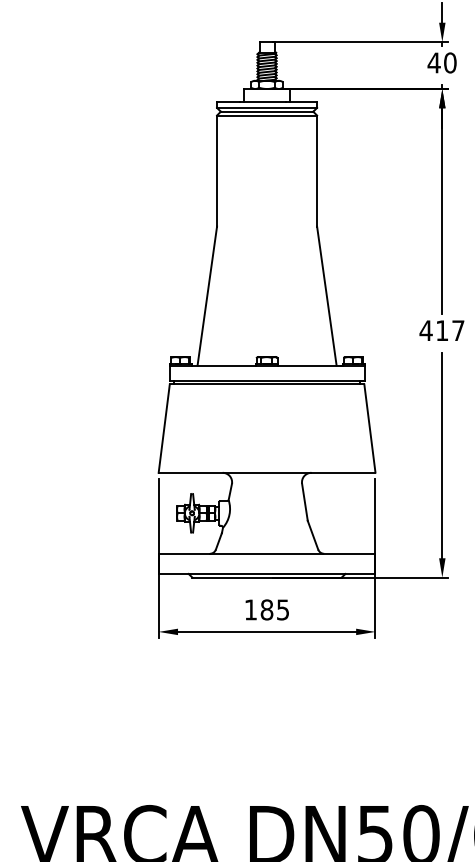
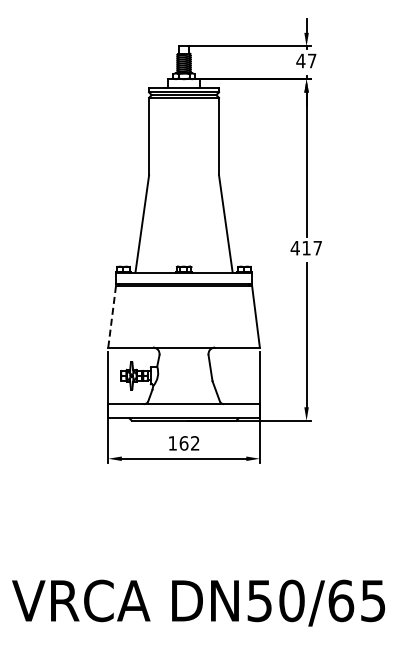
text: (449, 62) -> (311, 60), 40 -> 47
line: (164, 428) -> (112, 316), solid -> dashed
text: (274, 610) -> (189, 443), 185 -> 162

